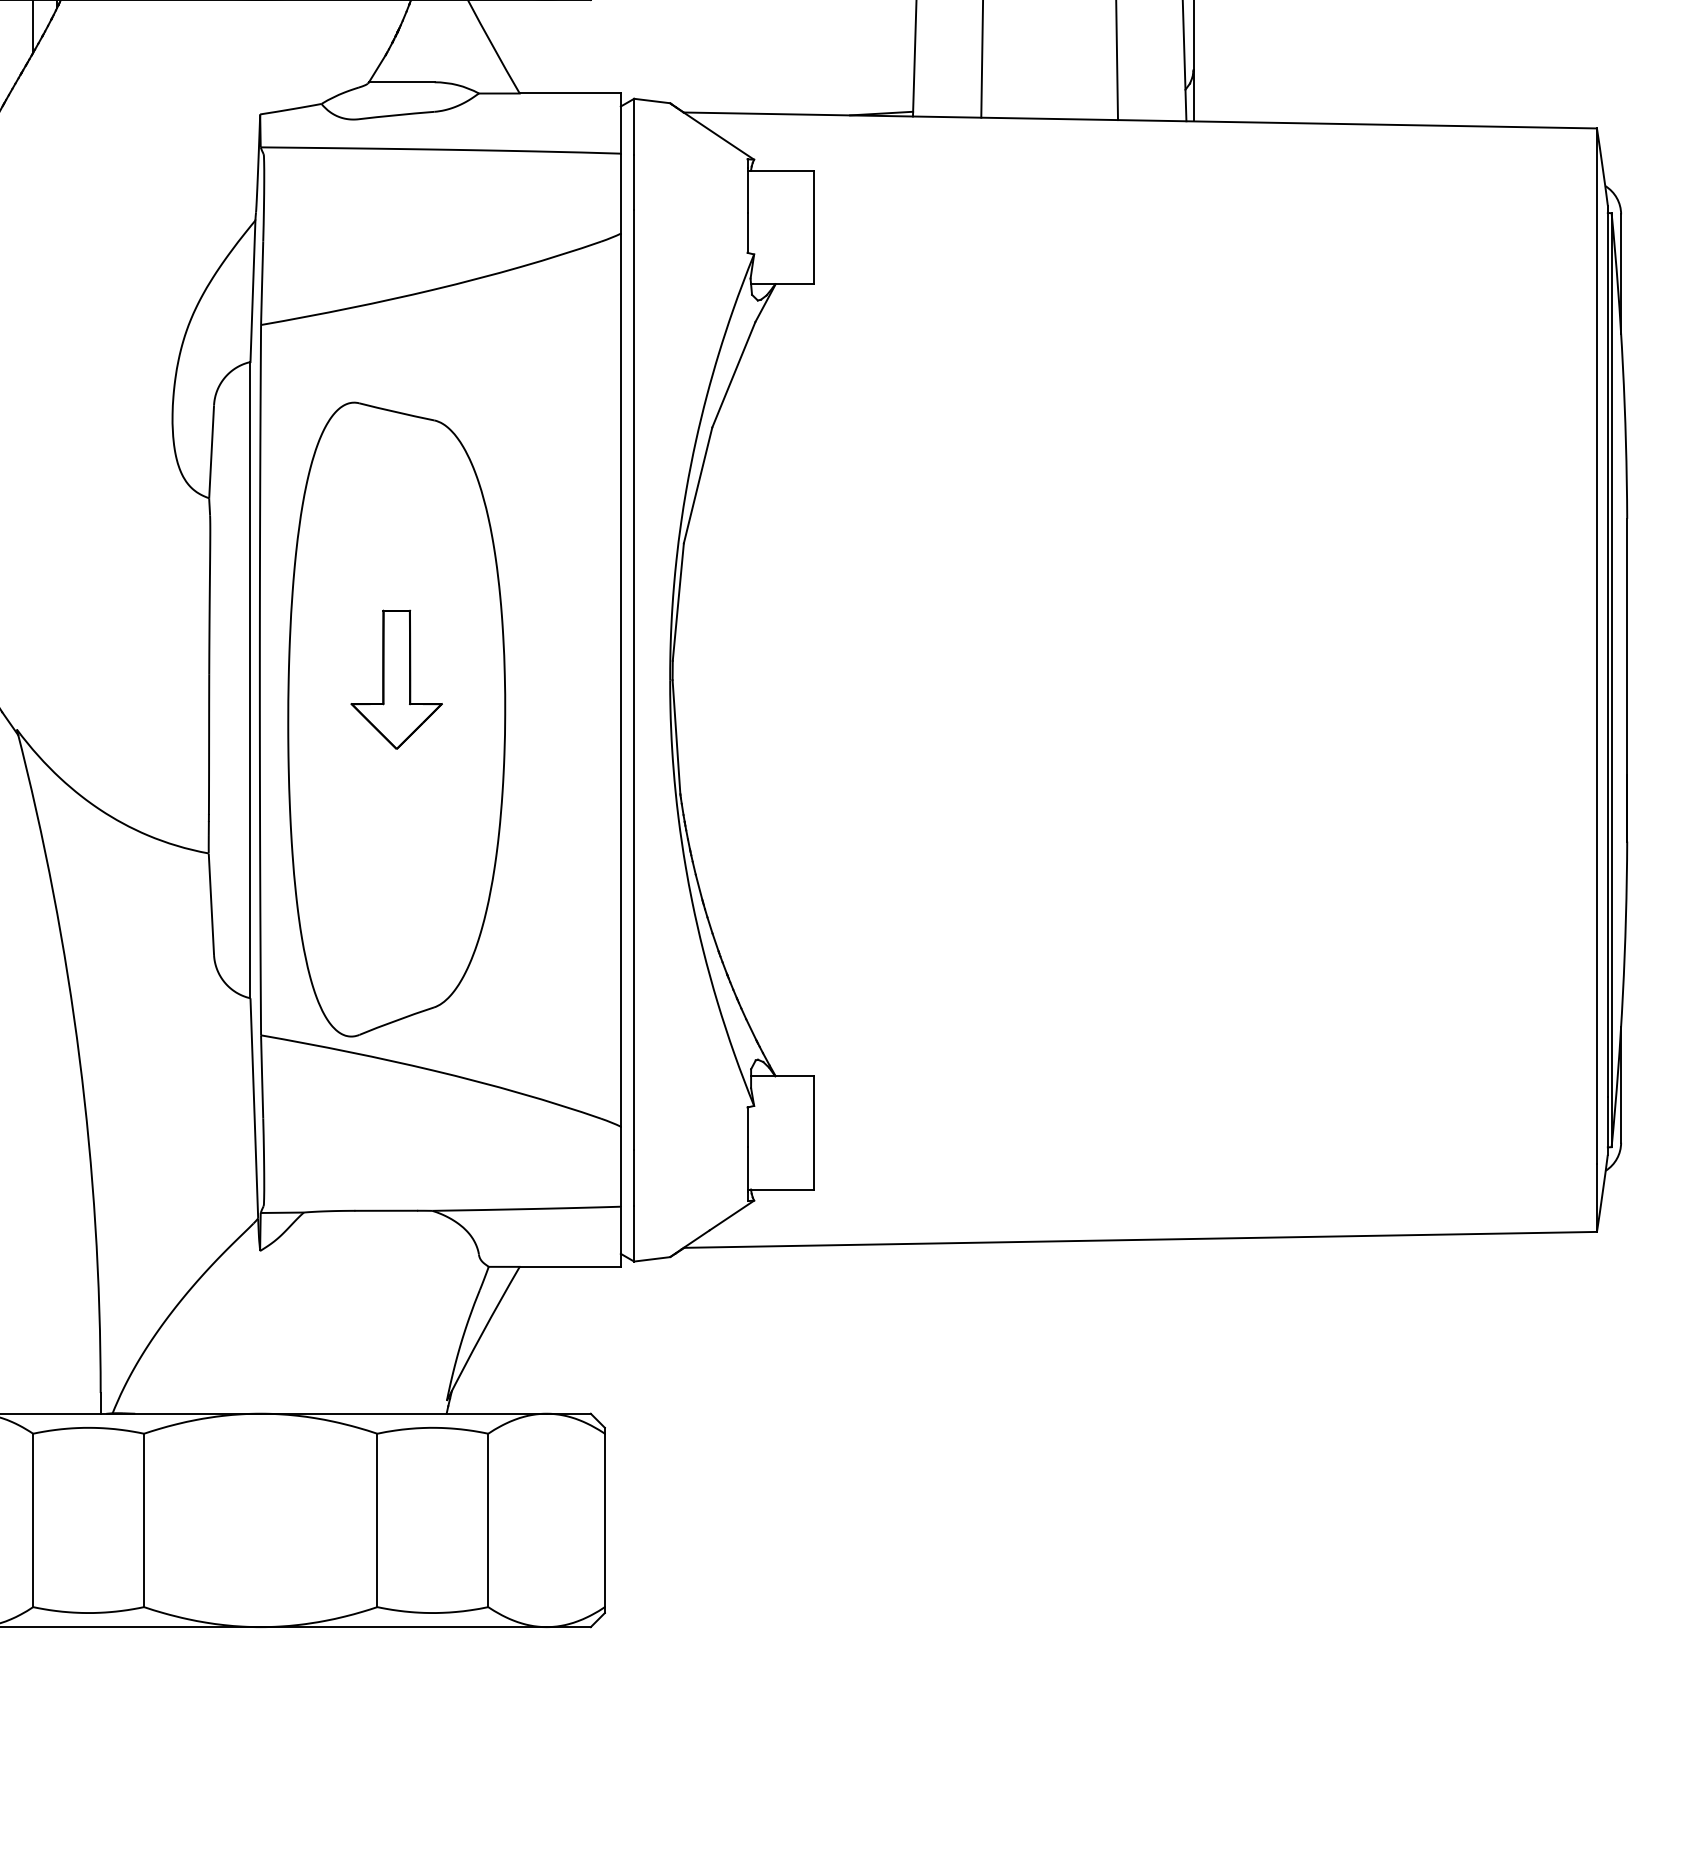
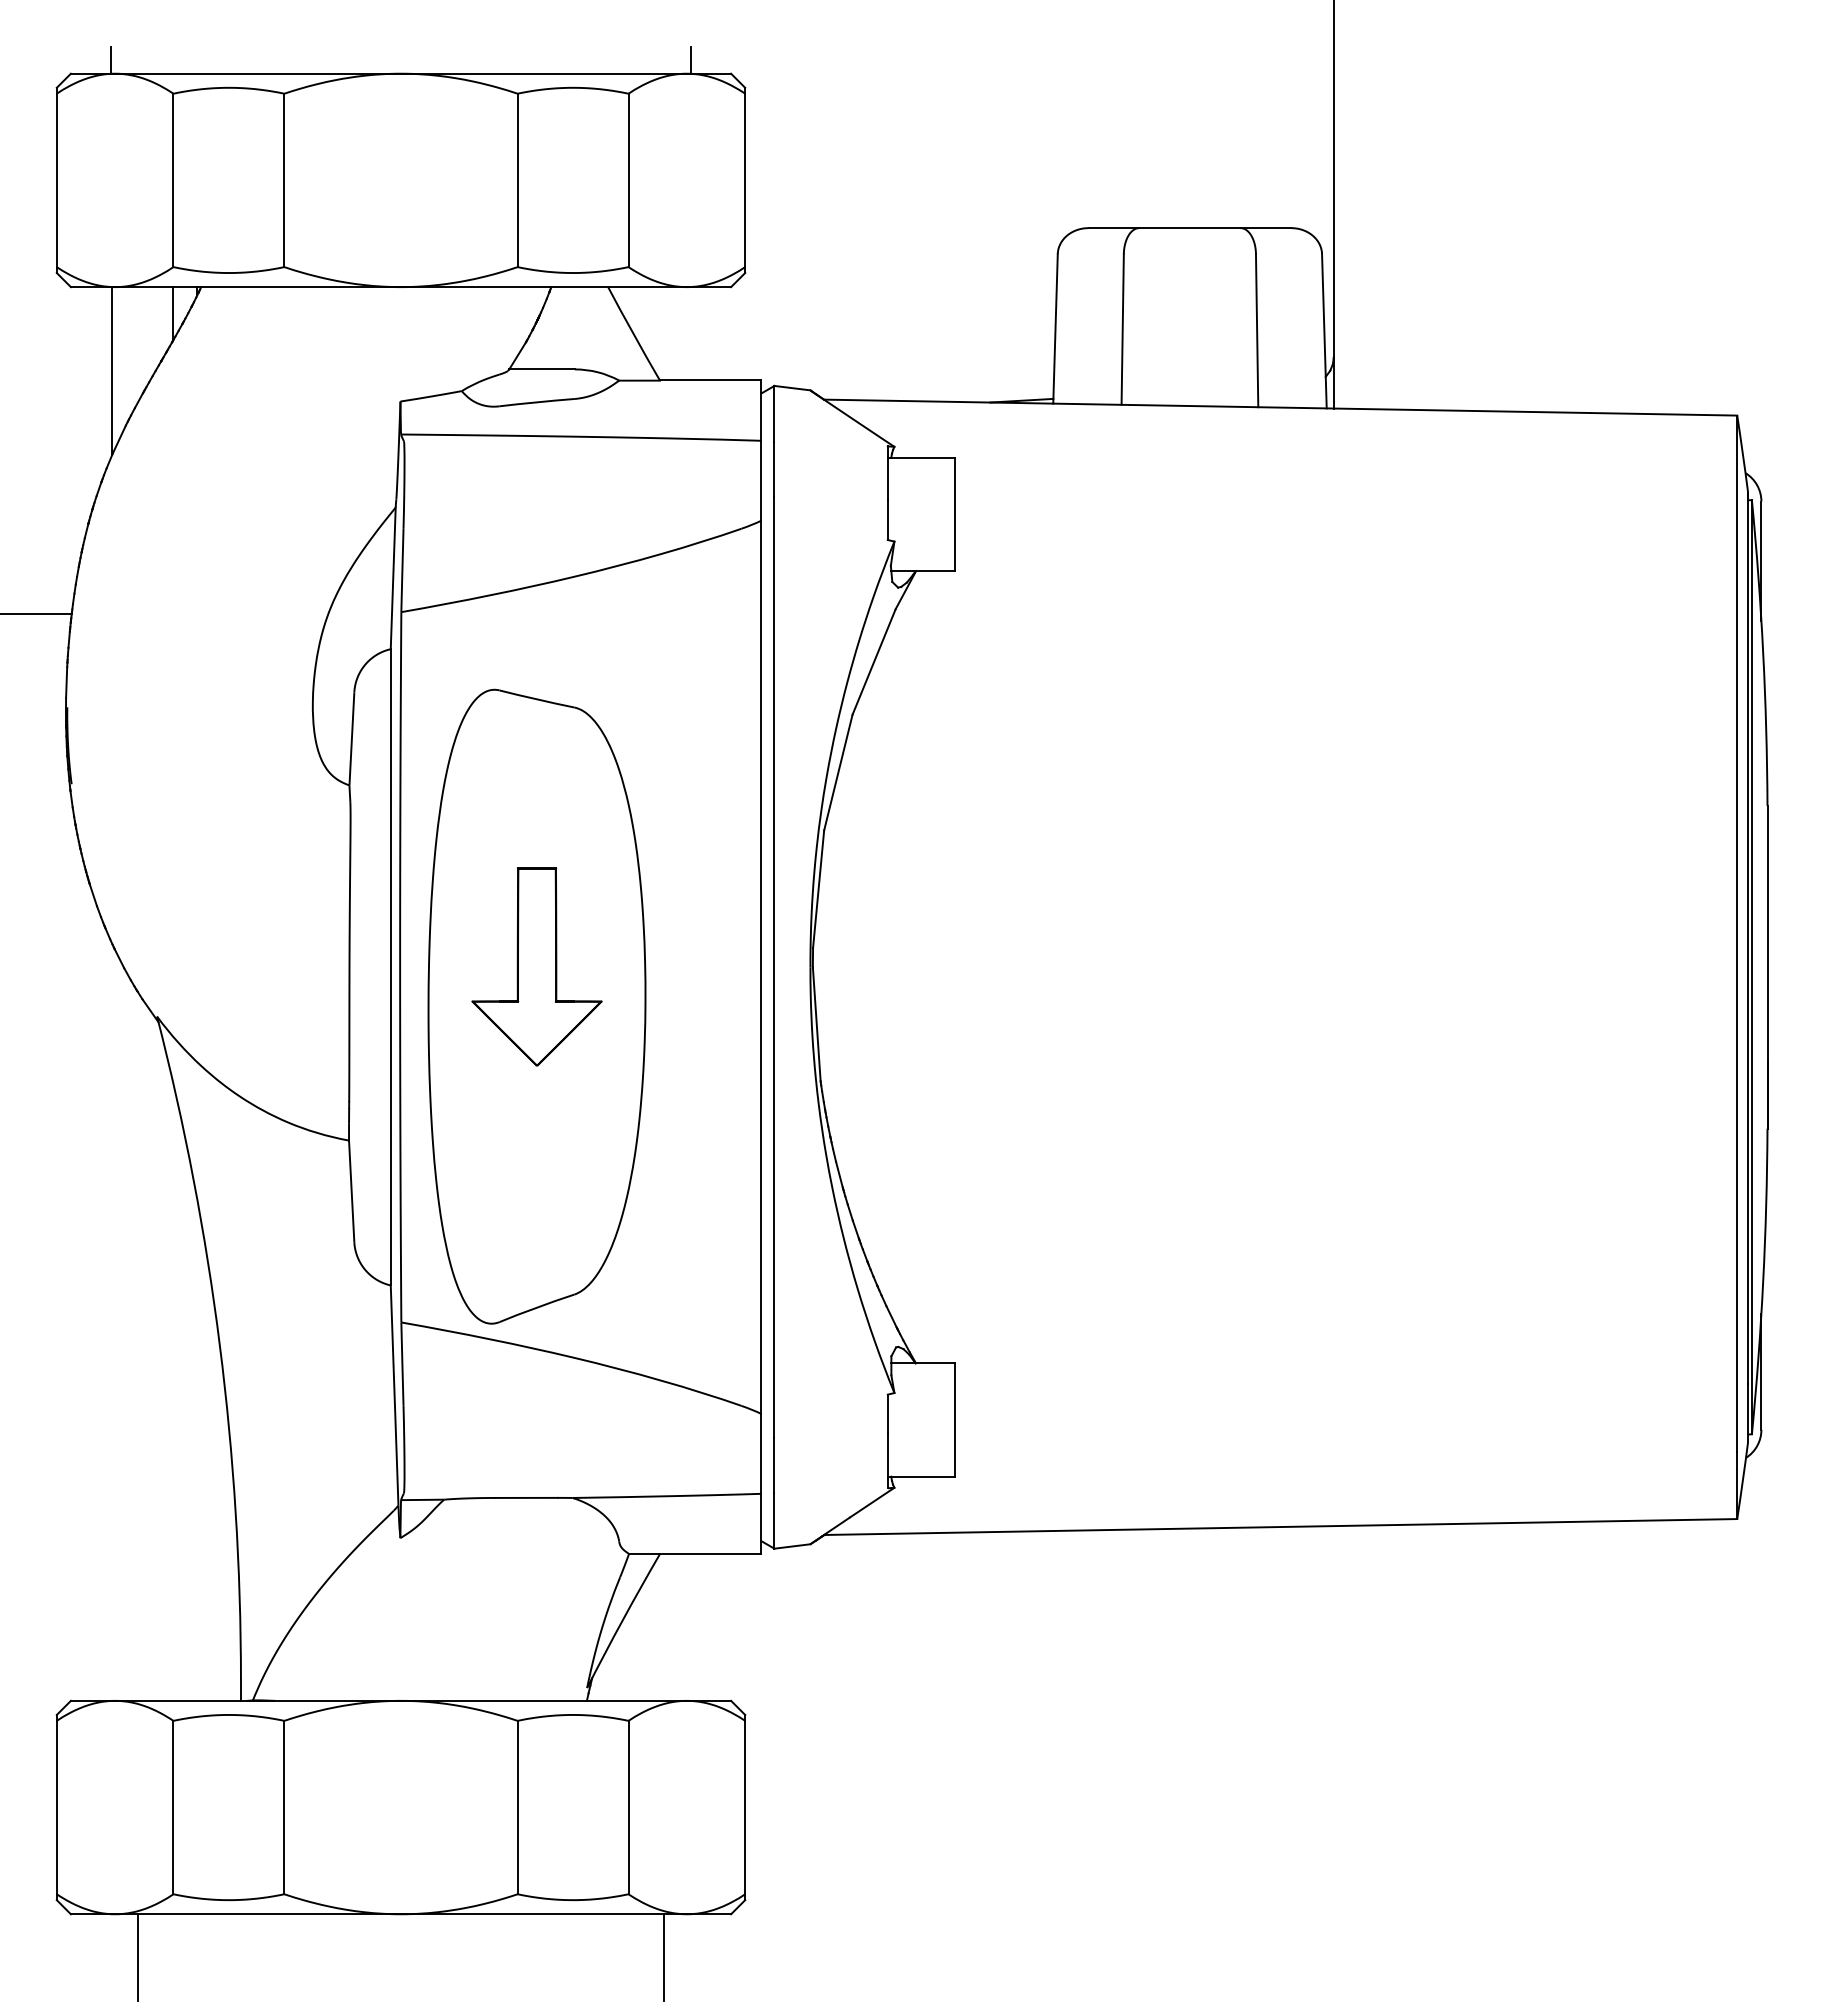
part: (396, 679) -> (536, 966), size x1.43
line: (524, 1670) -> (664, 1957), added

